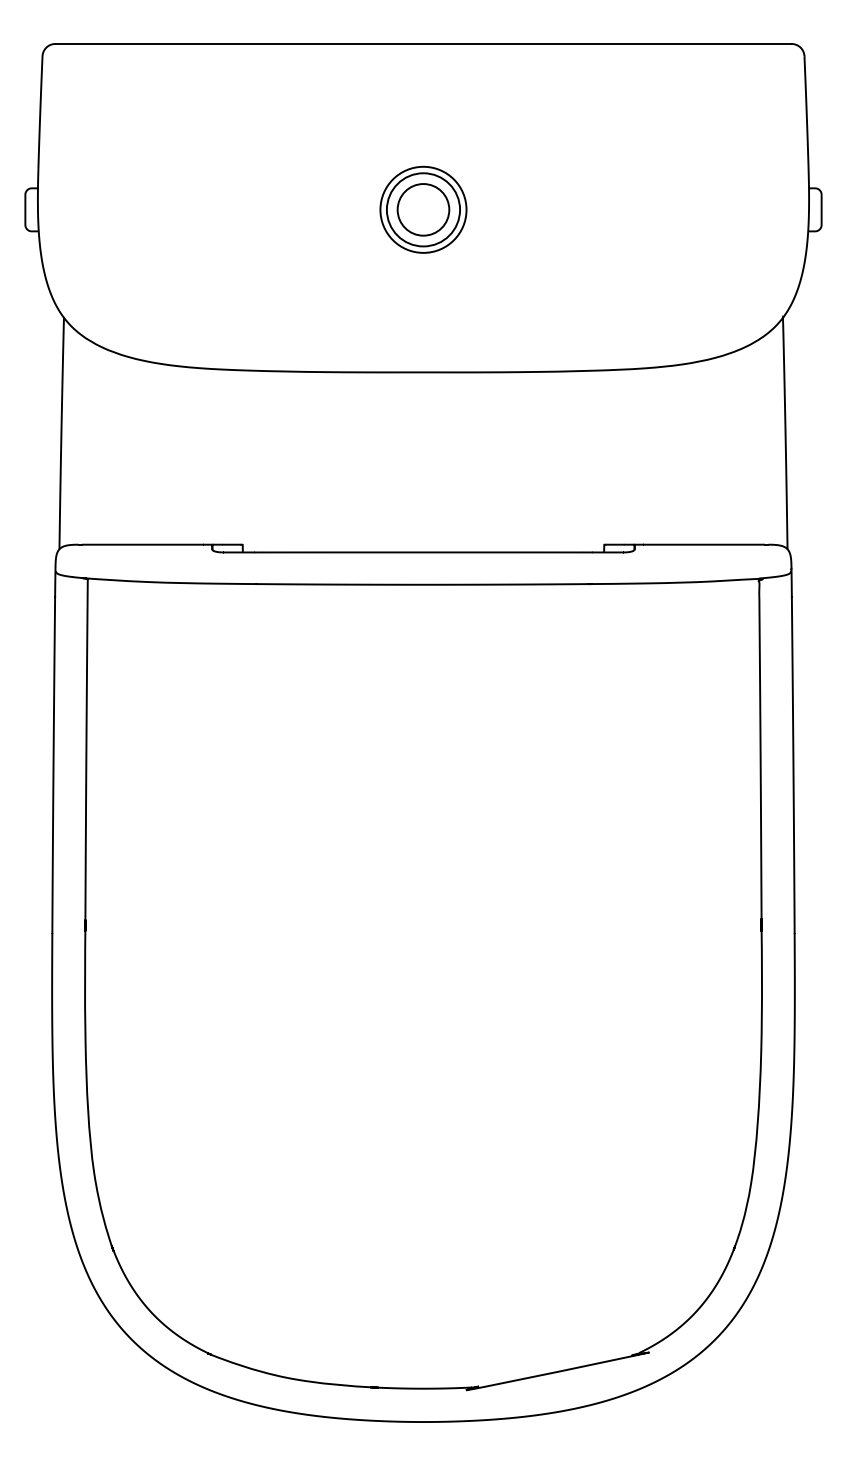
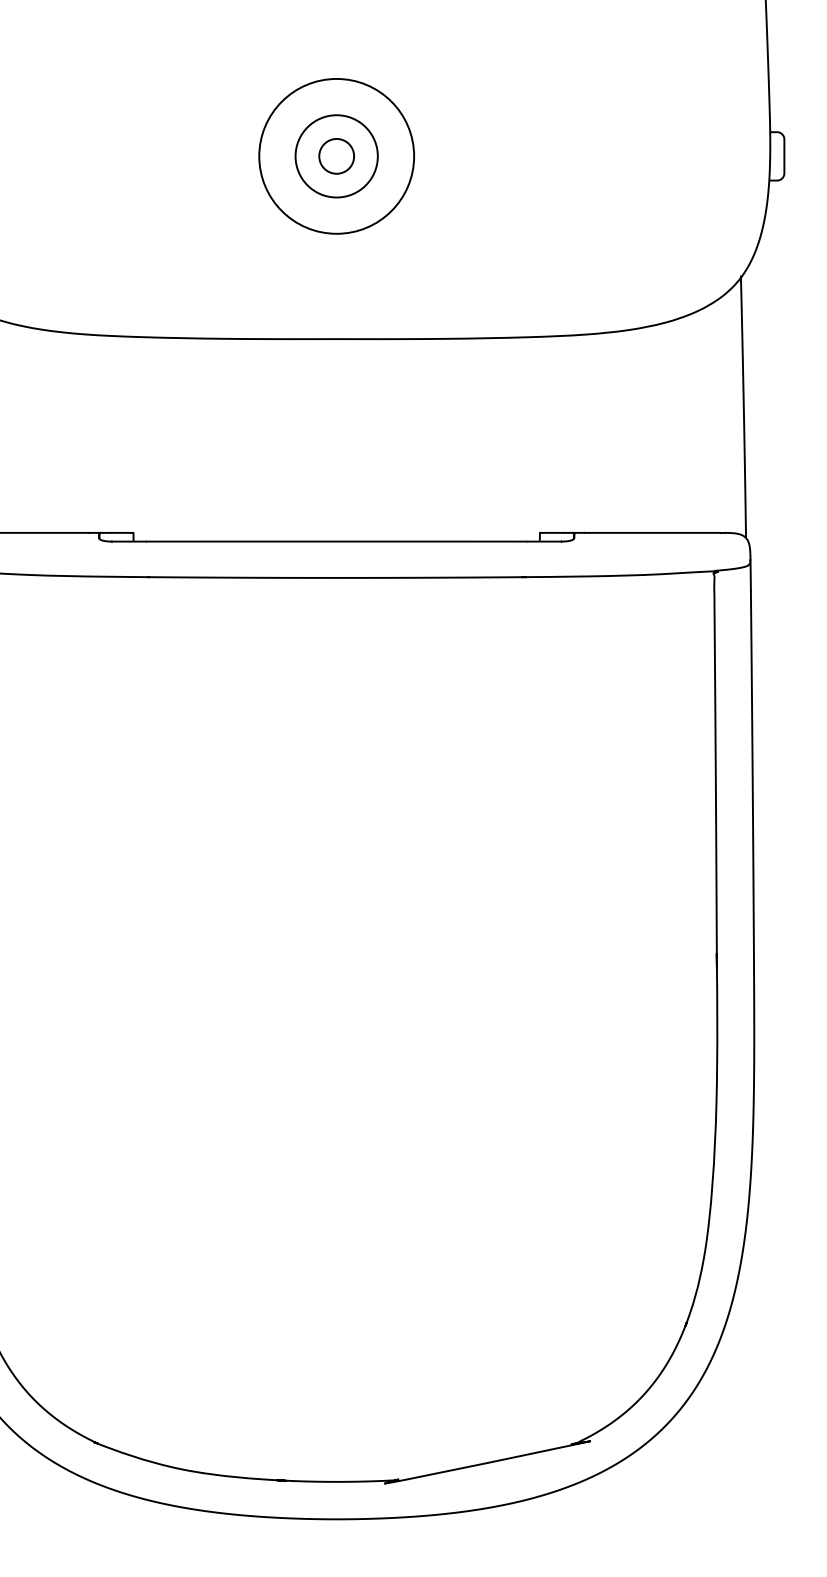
circle: (423, 209) -> (336, 155), size x0.6
circle: (423, 209) -> (336, 155), size x1.6

